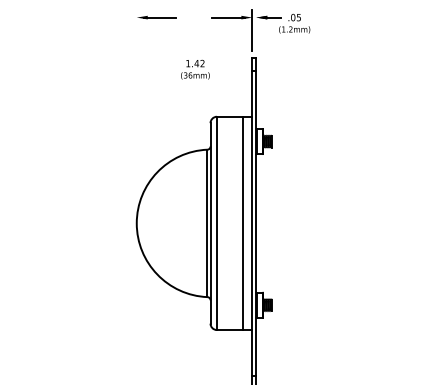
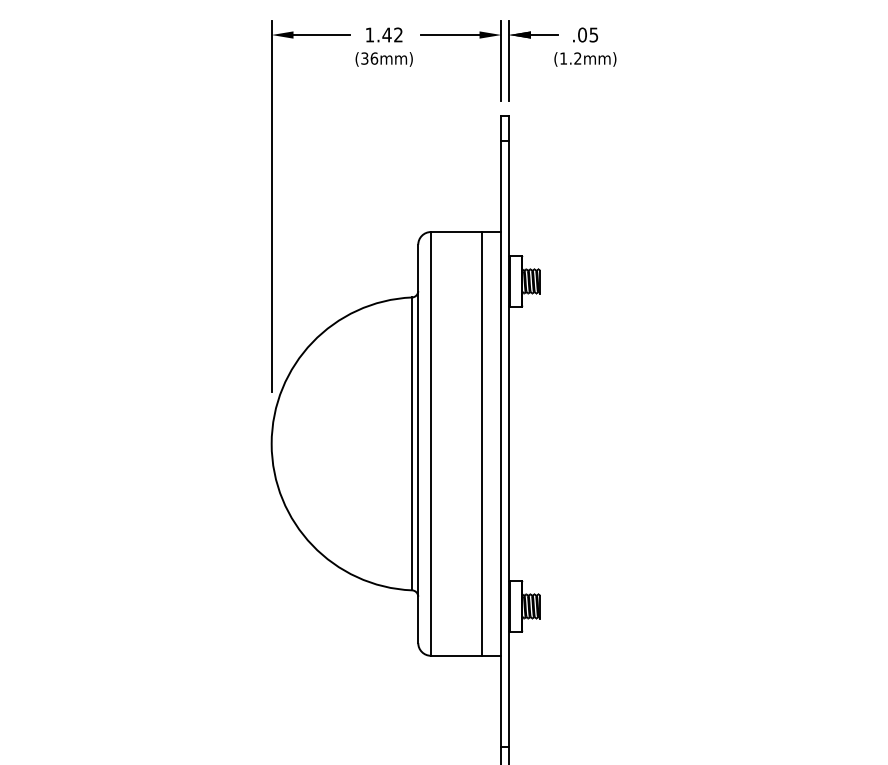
line: (256, 30) -> (509, 60), added
text: (195, 69) -> (384, 46), moved
line: (136, 103) -> (271, 205), added

